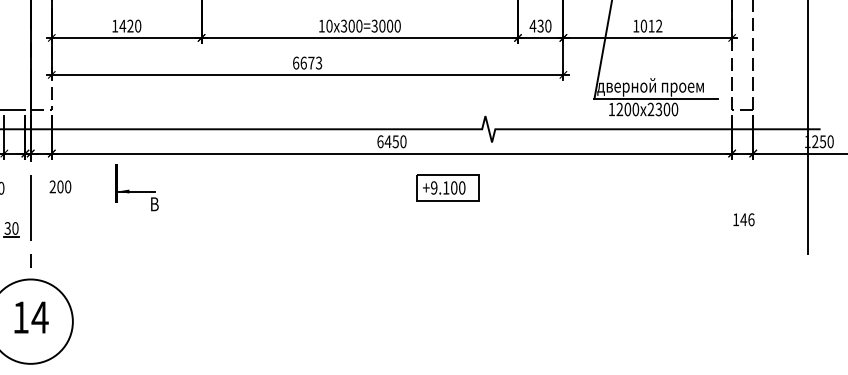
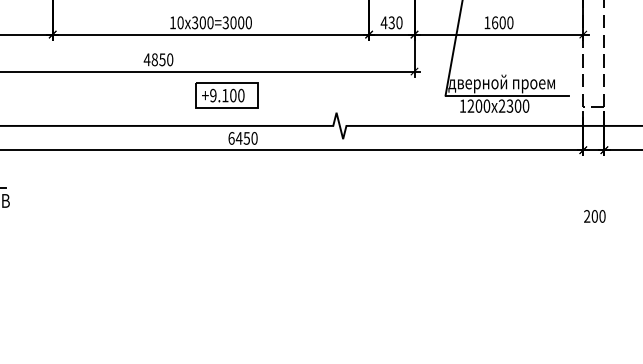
text: (651, 25) -> (502, 22), 1012 -> 1600
text: (307, 62) -> (158, 59), 6673 -> 4850
part: (447, 187) -> (226, 95), moved
text: (743, 219) -> (594, 216), 146 -> 200

